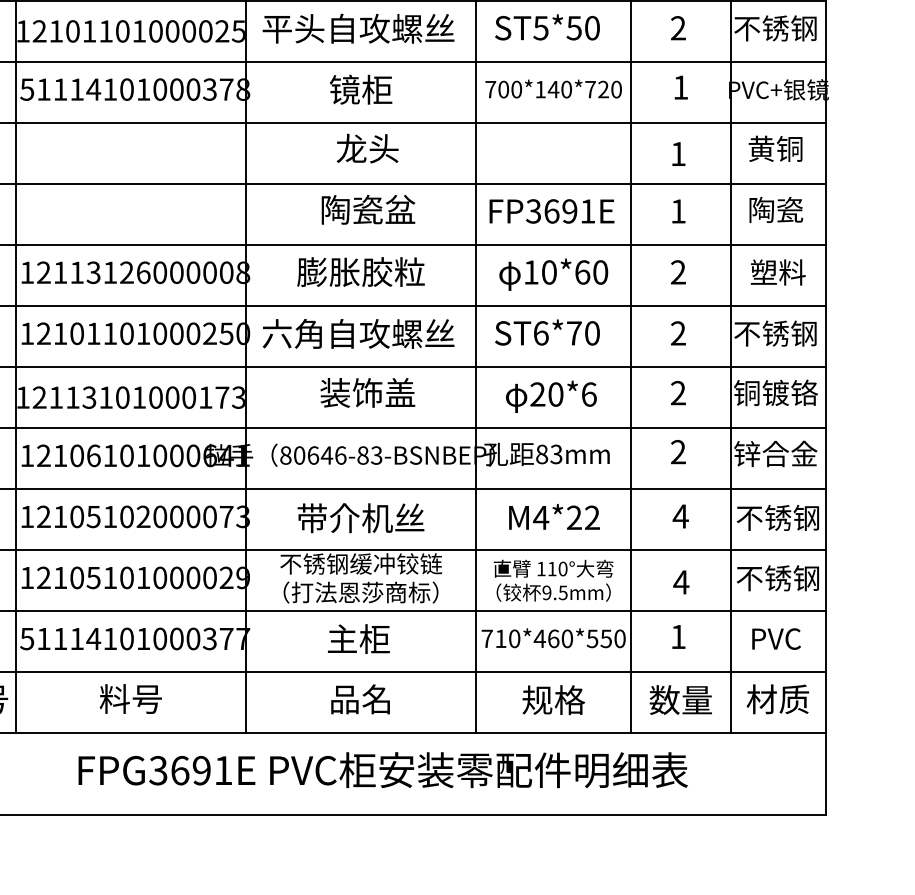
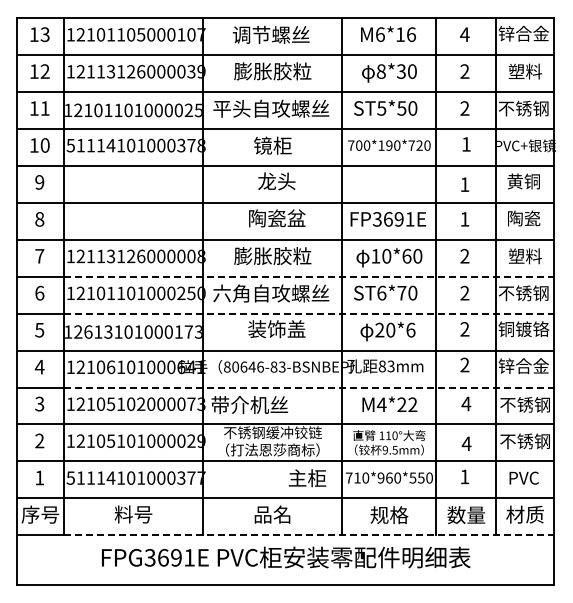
text: (552, 89) -> (388, 145), 700*140*720 -> 700*190*720
line: (421, 305) -> (309, 276), solid -> dashed
line: (421, 366) -> (309, 313), solid -> dashed
text: (56, 396) -> (88, 331), 12113101000173 -> 12613101000173
line: (421, 489) -> (309, 387), solid -> dashed
text: (360, 517) -> (249, 404), moved
text: (538, 637) -> (380, 477), 710*460*550 -> 710*960*550
text: (358, 639) -> (307, 478), moved
line: (421, 733) -> (309, 535), solid -> dashed

